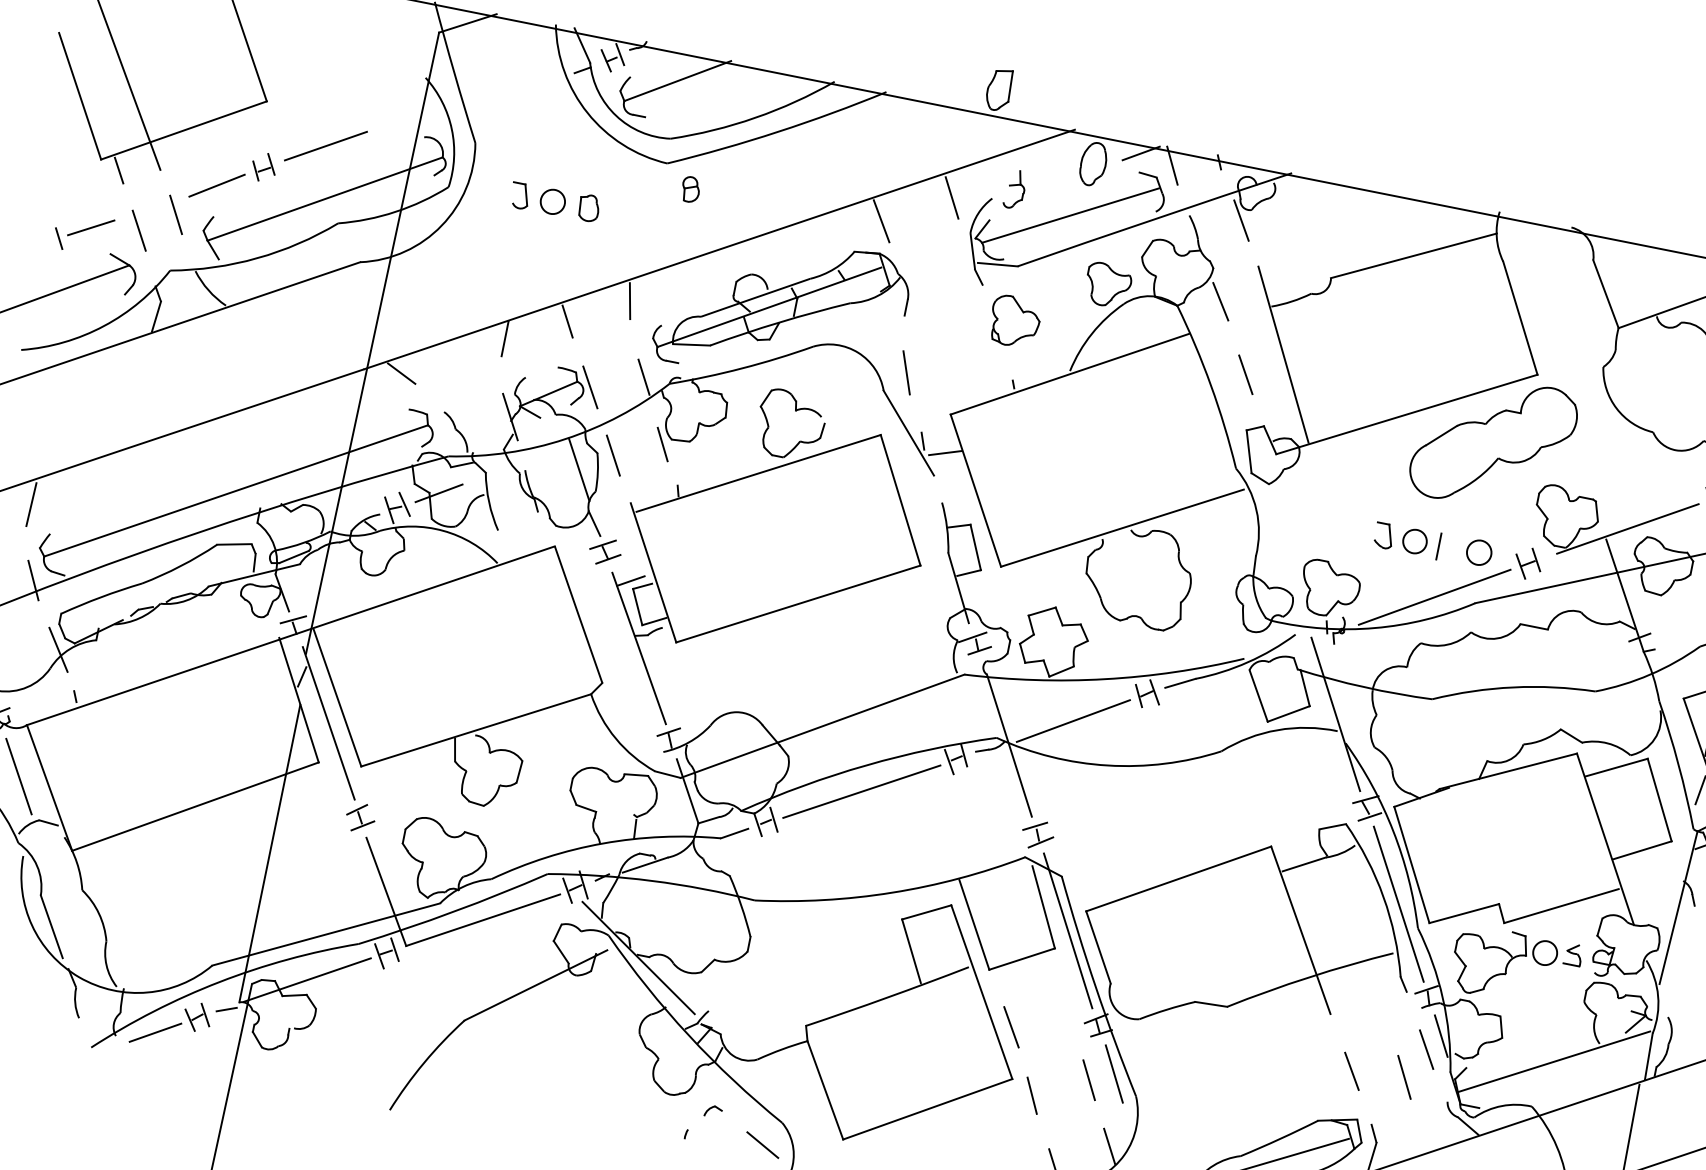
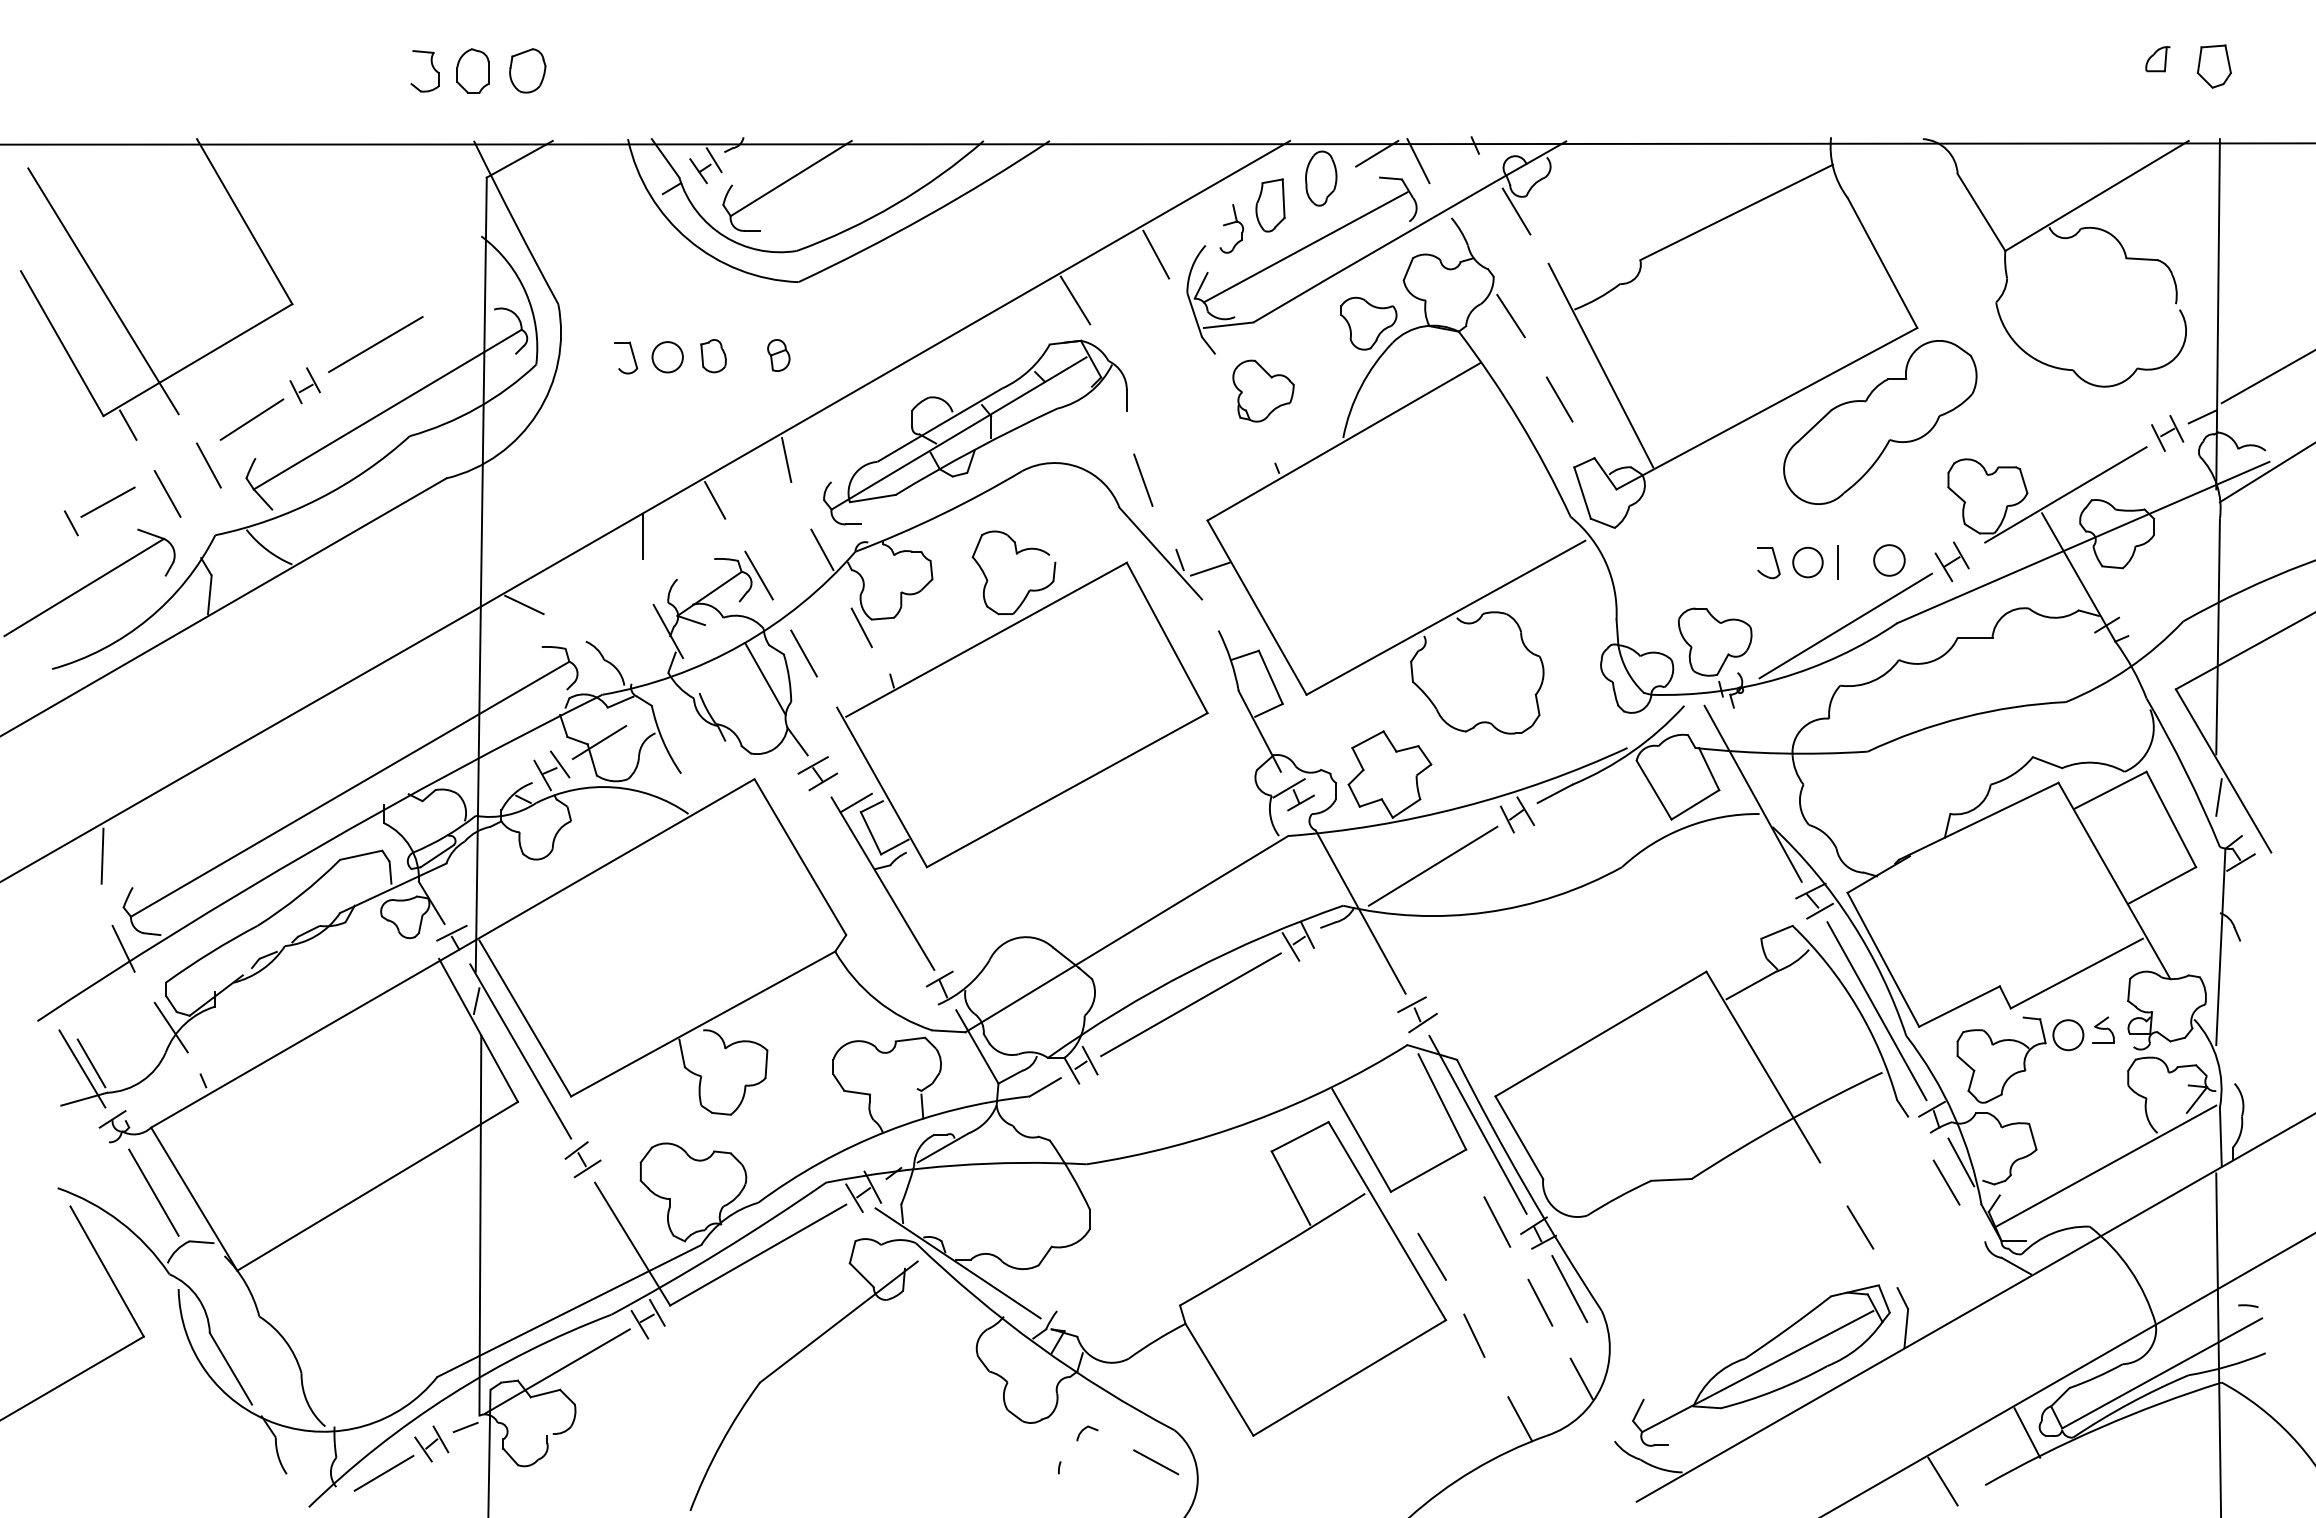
part: (999, 89) -> (1270, 205), moved
part: (690, 189) -> (778, 355), moved
line: (1404, 1076) -> (1497, 1221), moved

